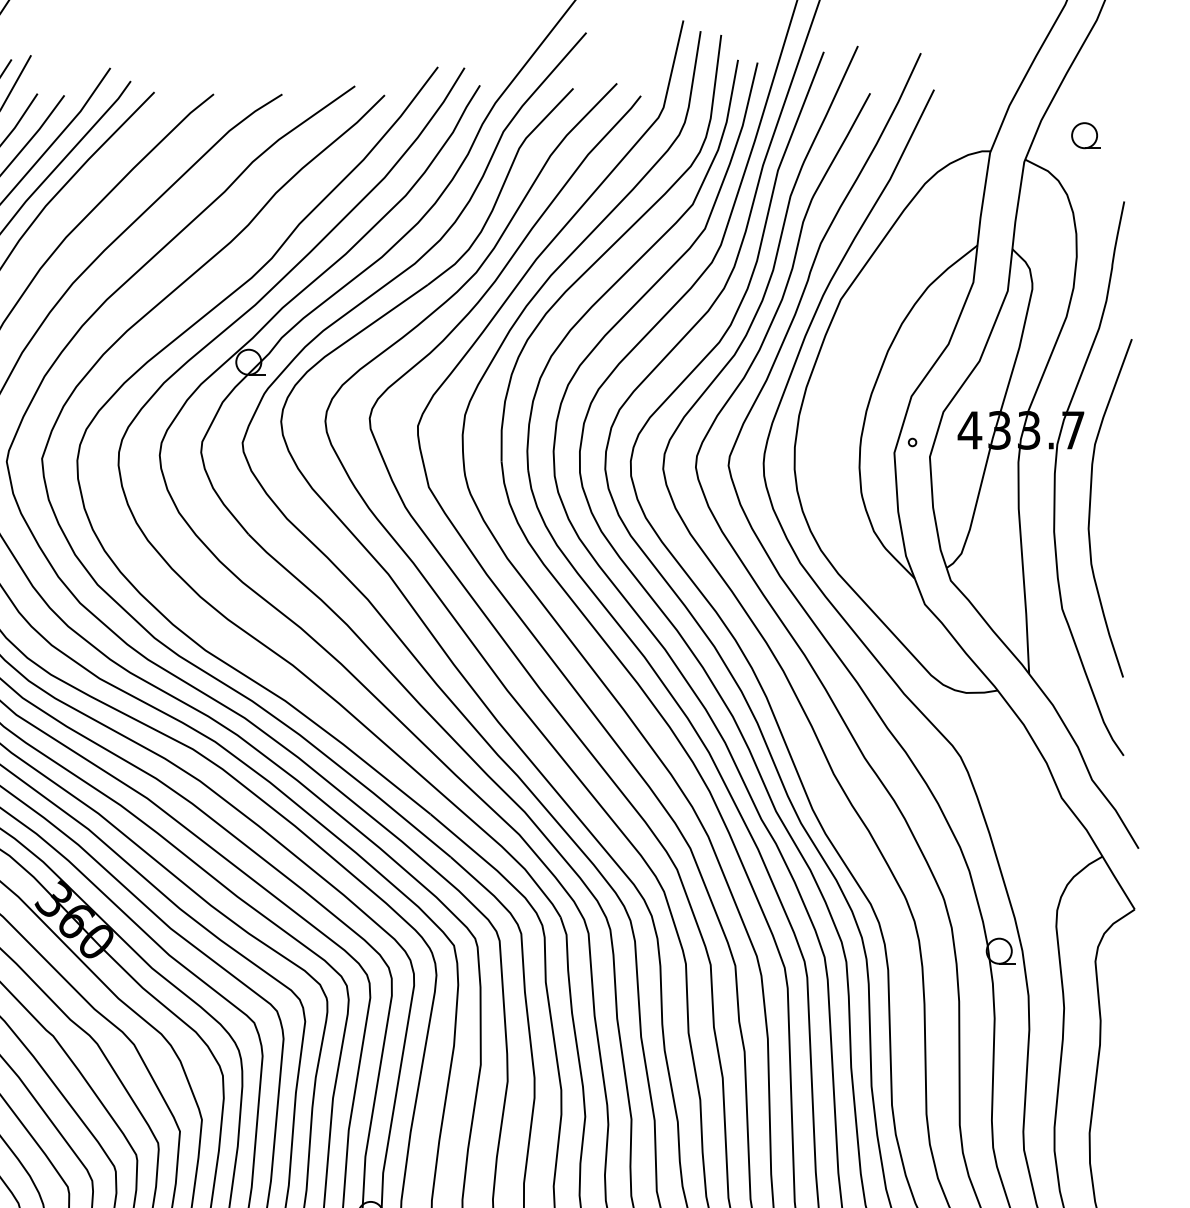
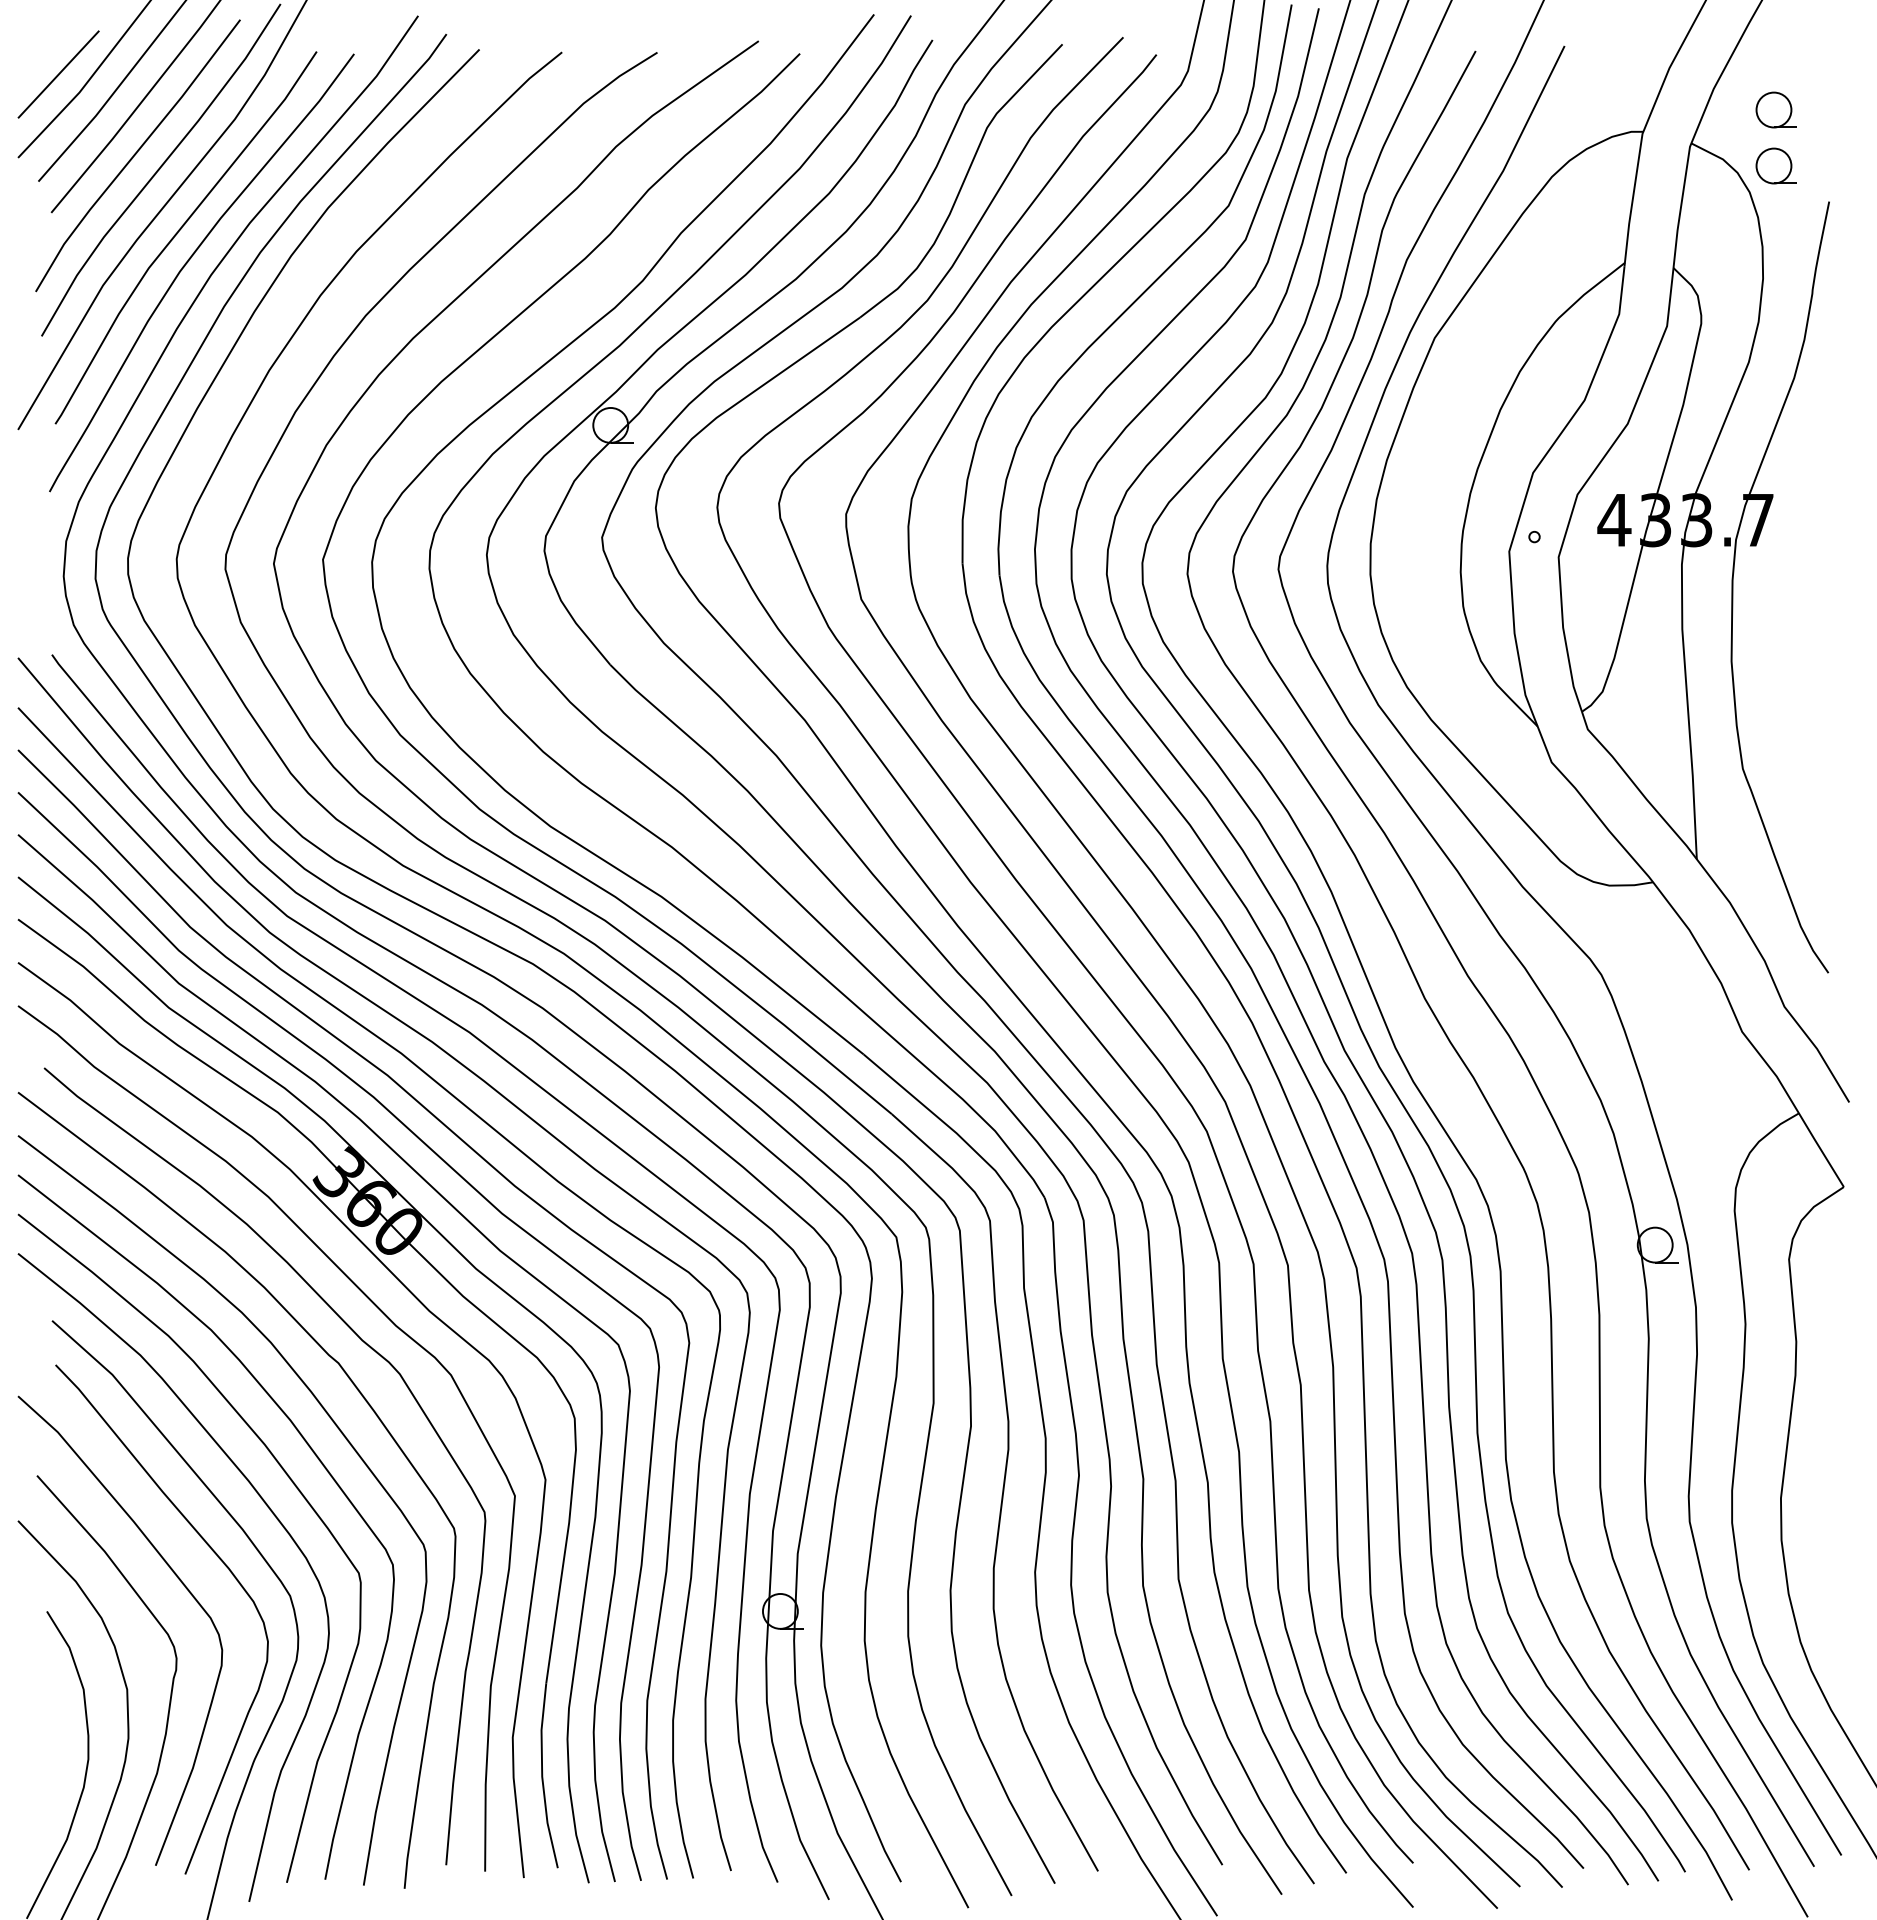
part: (1085, 175) -> (1775, 165), added
curve: (1090, 508) -> (1782, 628), removed

